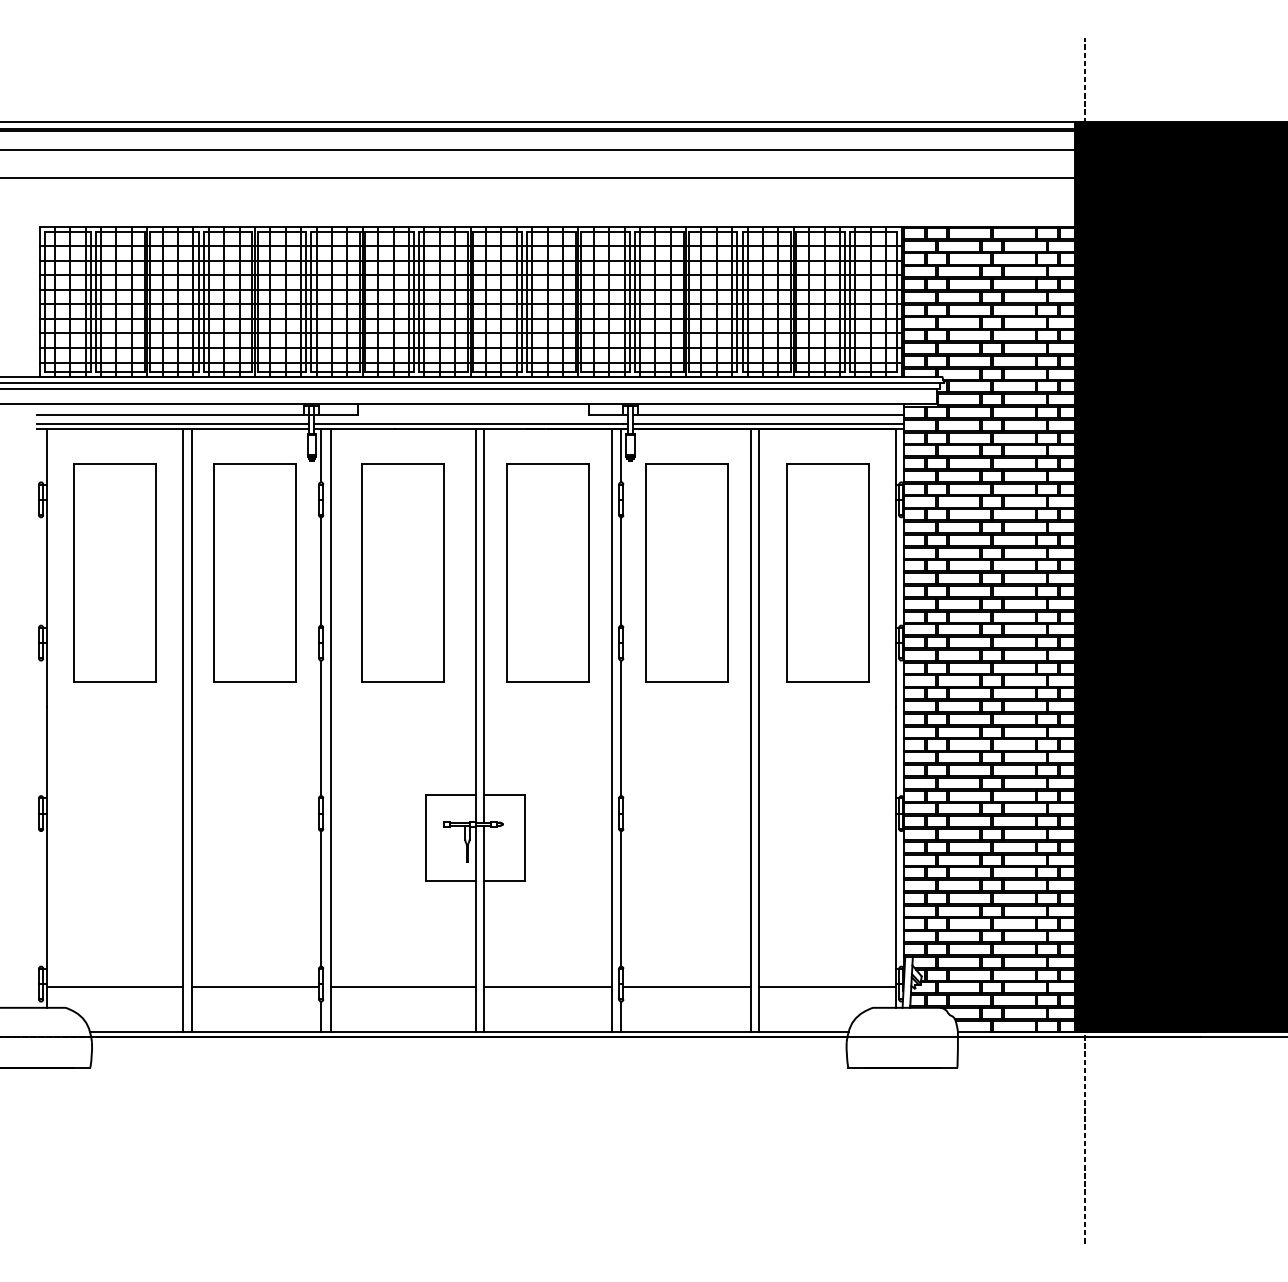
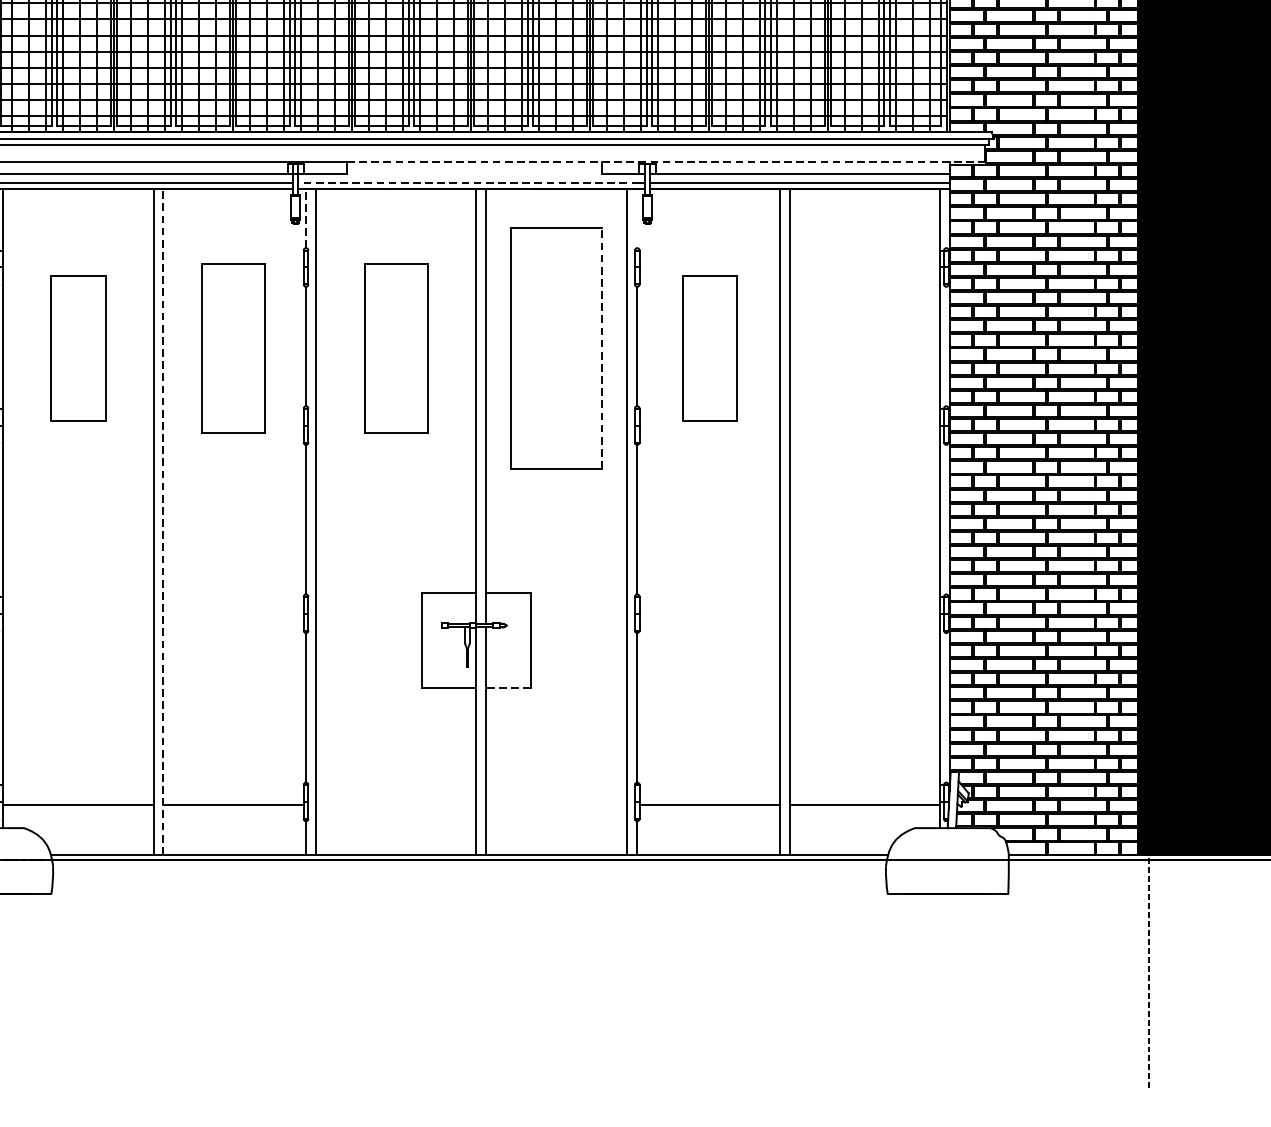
line: (648, 403) -> (667, 161), solid -> dashed
line: (468, 423) -> (468, 183), solid -> dashed
line: (321, 455) -> (306, 218), solid -> dashed
line: (621, 455) -> (637, 218), removed
part: (114, 572) -> (77, 347), size x0.6
part: (254, 572) -> (232, 347), size x0.7
part: (402, 572) -> (395, 347), size x0.7
line: (588, 572) -> (601, 347), solid -> dashed
part: (686, 572) -> (709, 347), size x0.6
part: (827, 572) -> (864, 347), removed
line: (191, 729) -> (162, 520), solid -> dashed
line: (504, 880) -> (508, 687), solid -> dashed
line: (402, 986) -> (395, 804), removed
line: (547, 986) -> (555, 804), removed

